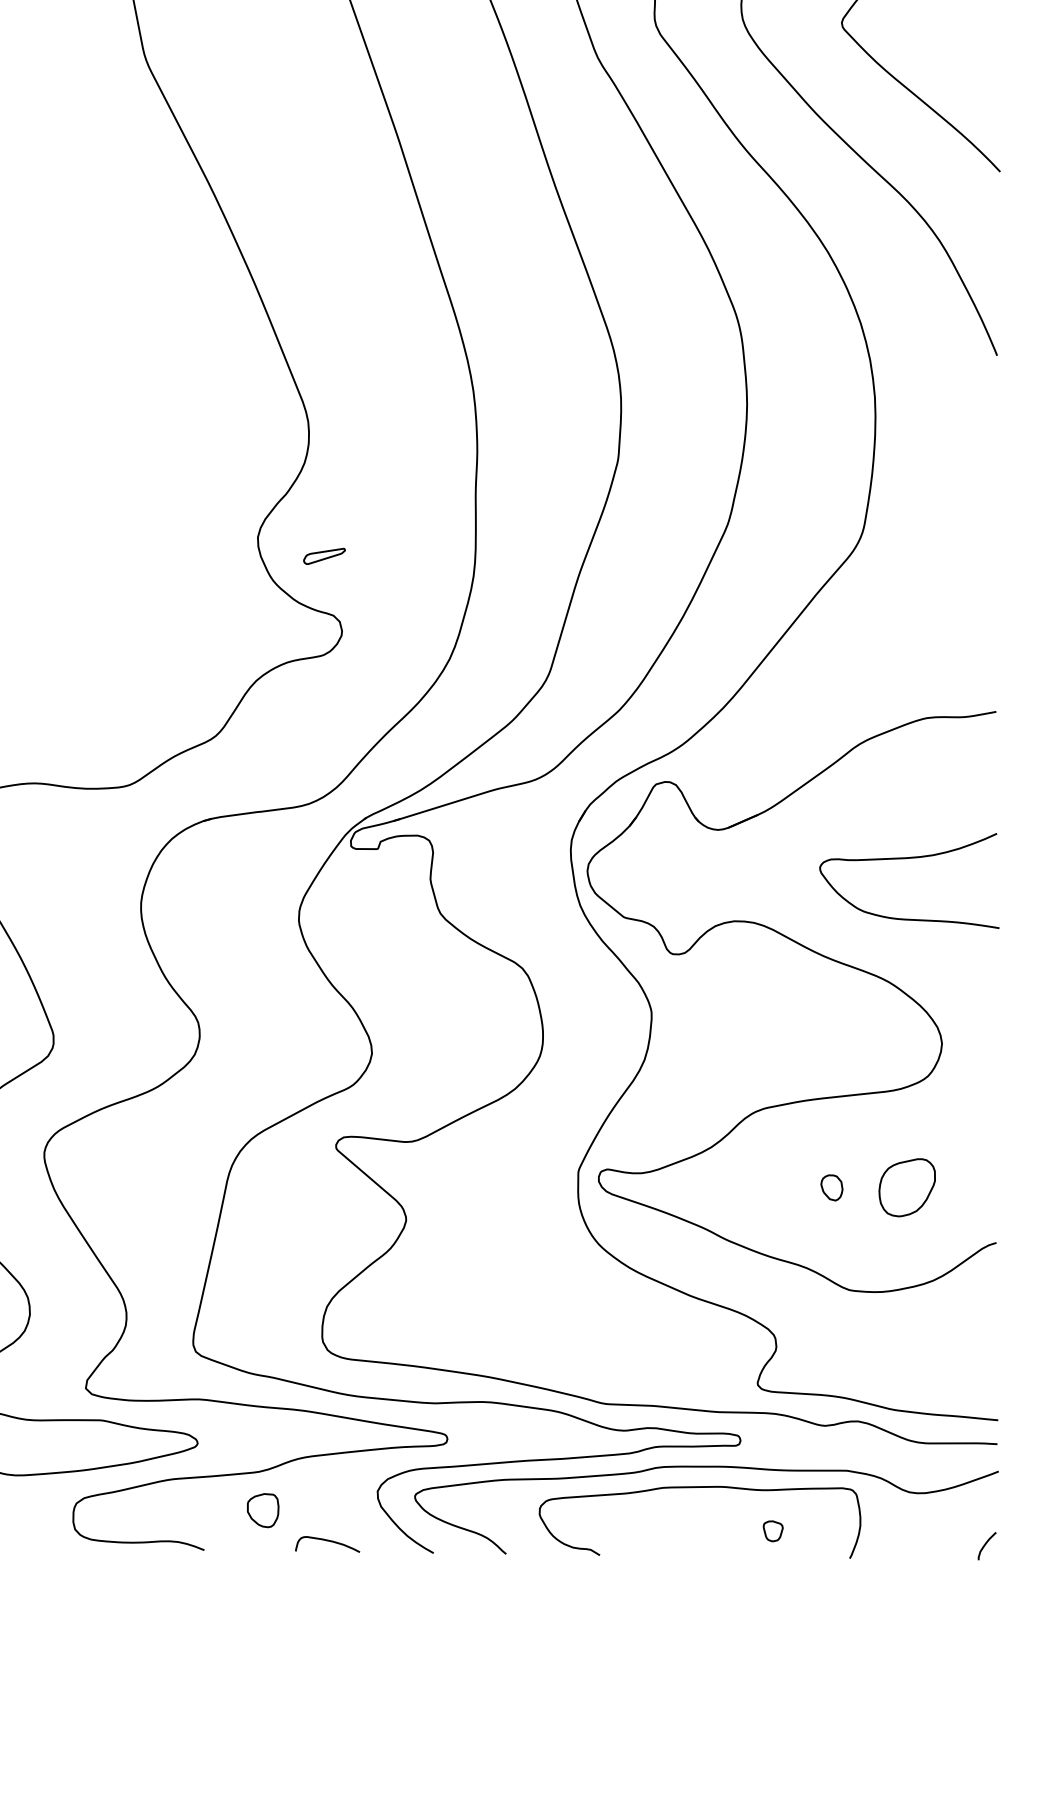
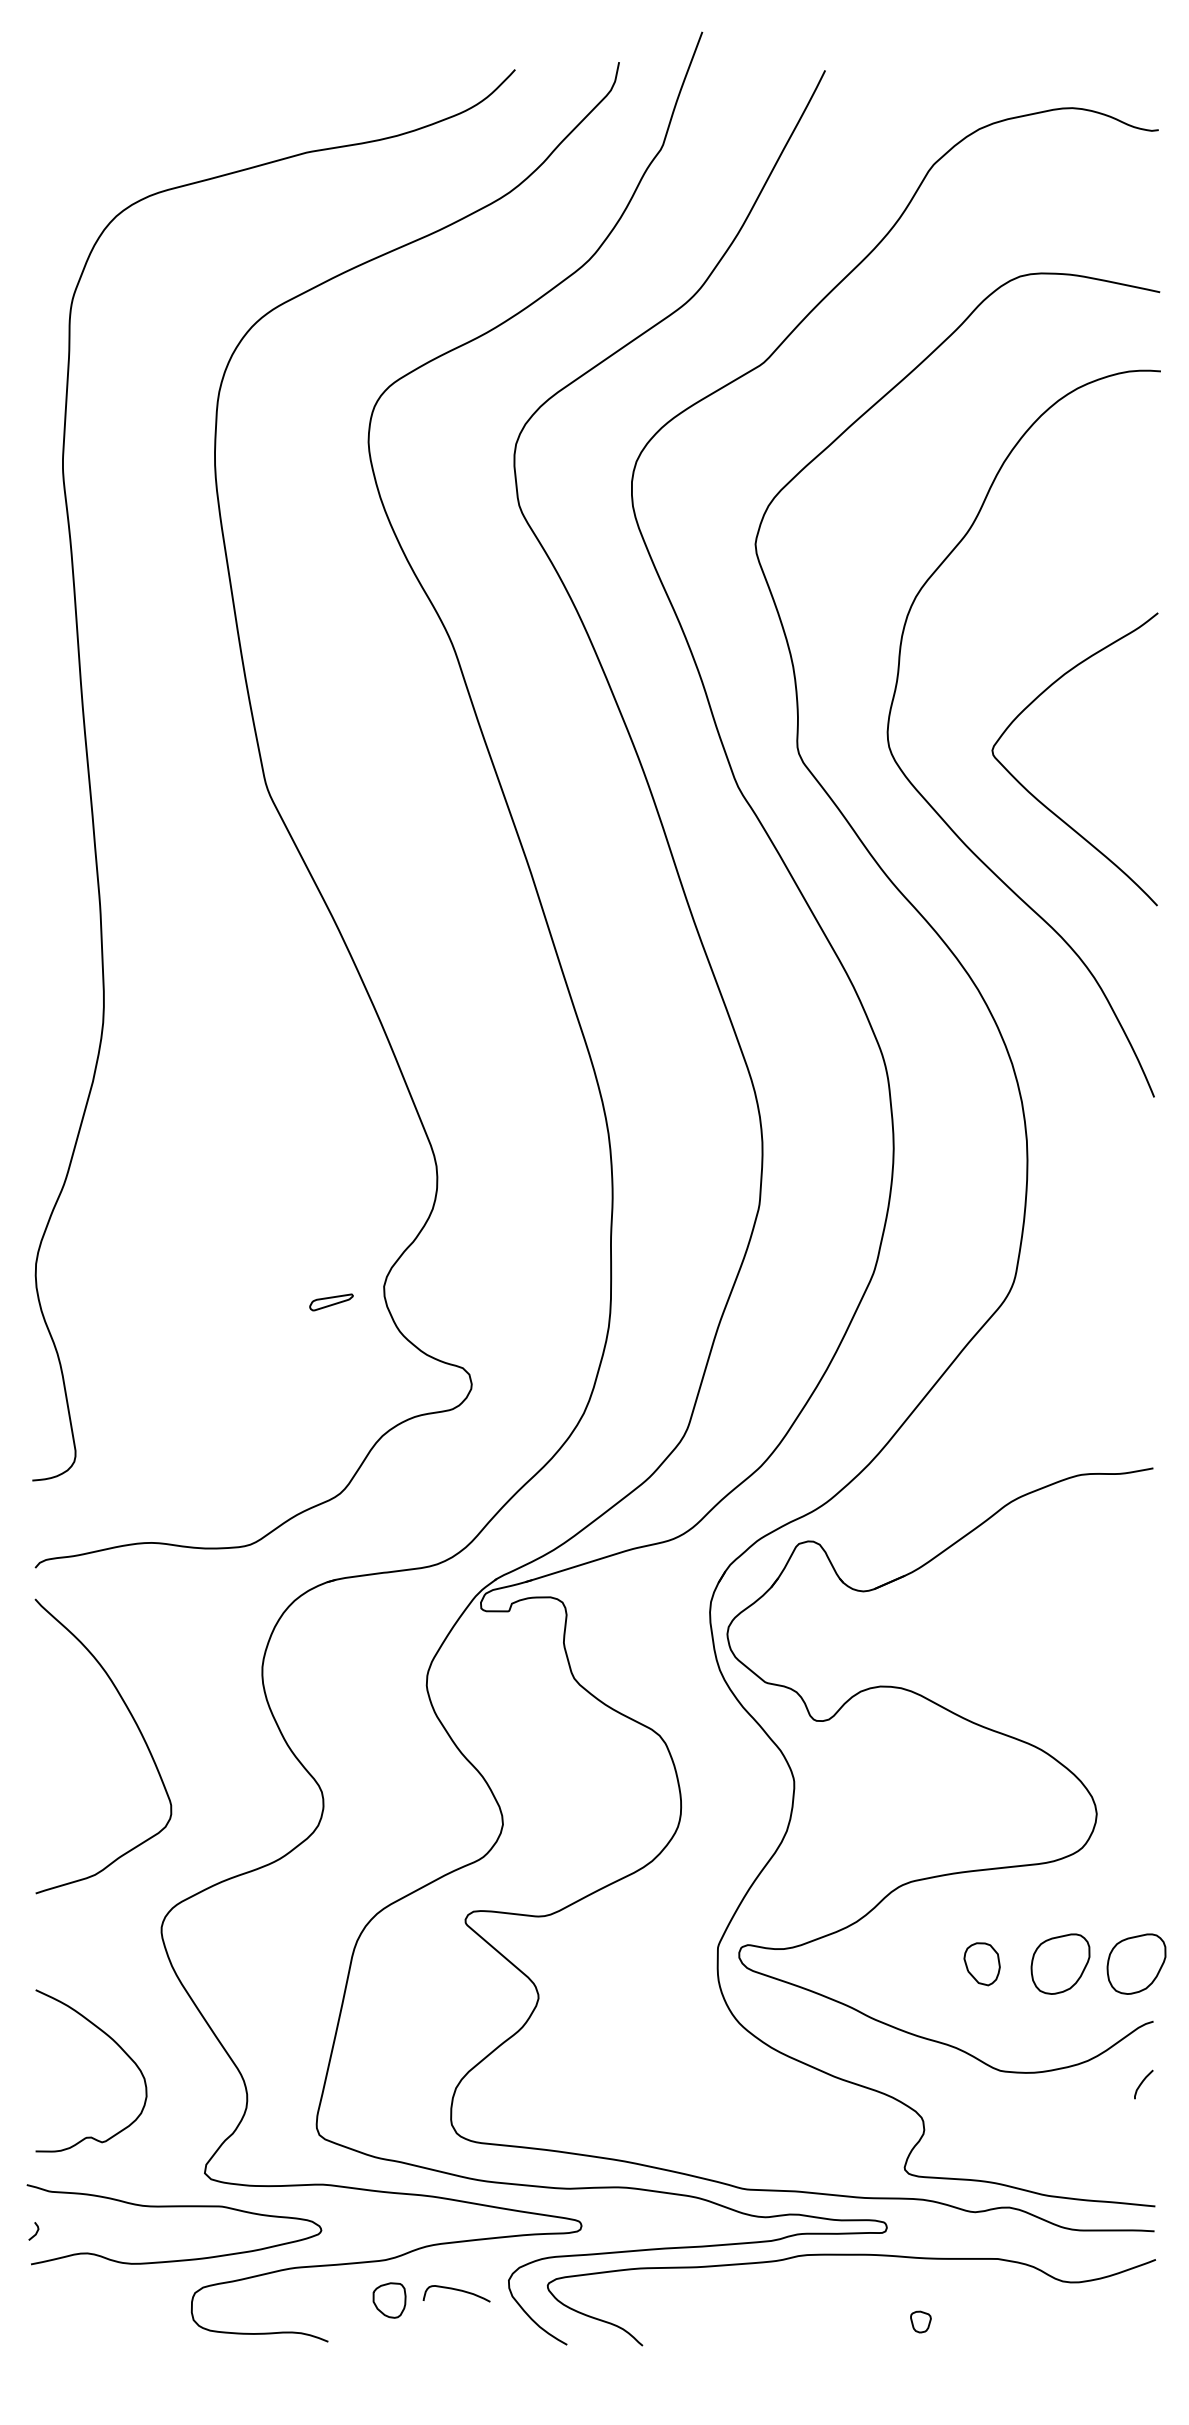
part: (324, 556) -> (331, 1302), moved
curve: (909, 858) -> (1062, 1621), removed
part: (980, 1187) -> (1136, 1963), added
part: (831, 1188) -> (981, 1964), size x1.6
curve: (699, 1487) -> (844, 2276), removed
curve: (327, 1541) -> (456, 2290), moved
curve: (985, 1545) -> (1142, 2083), moved

